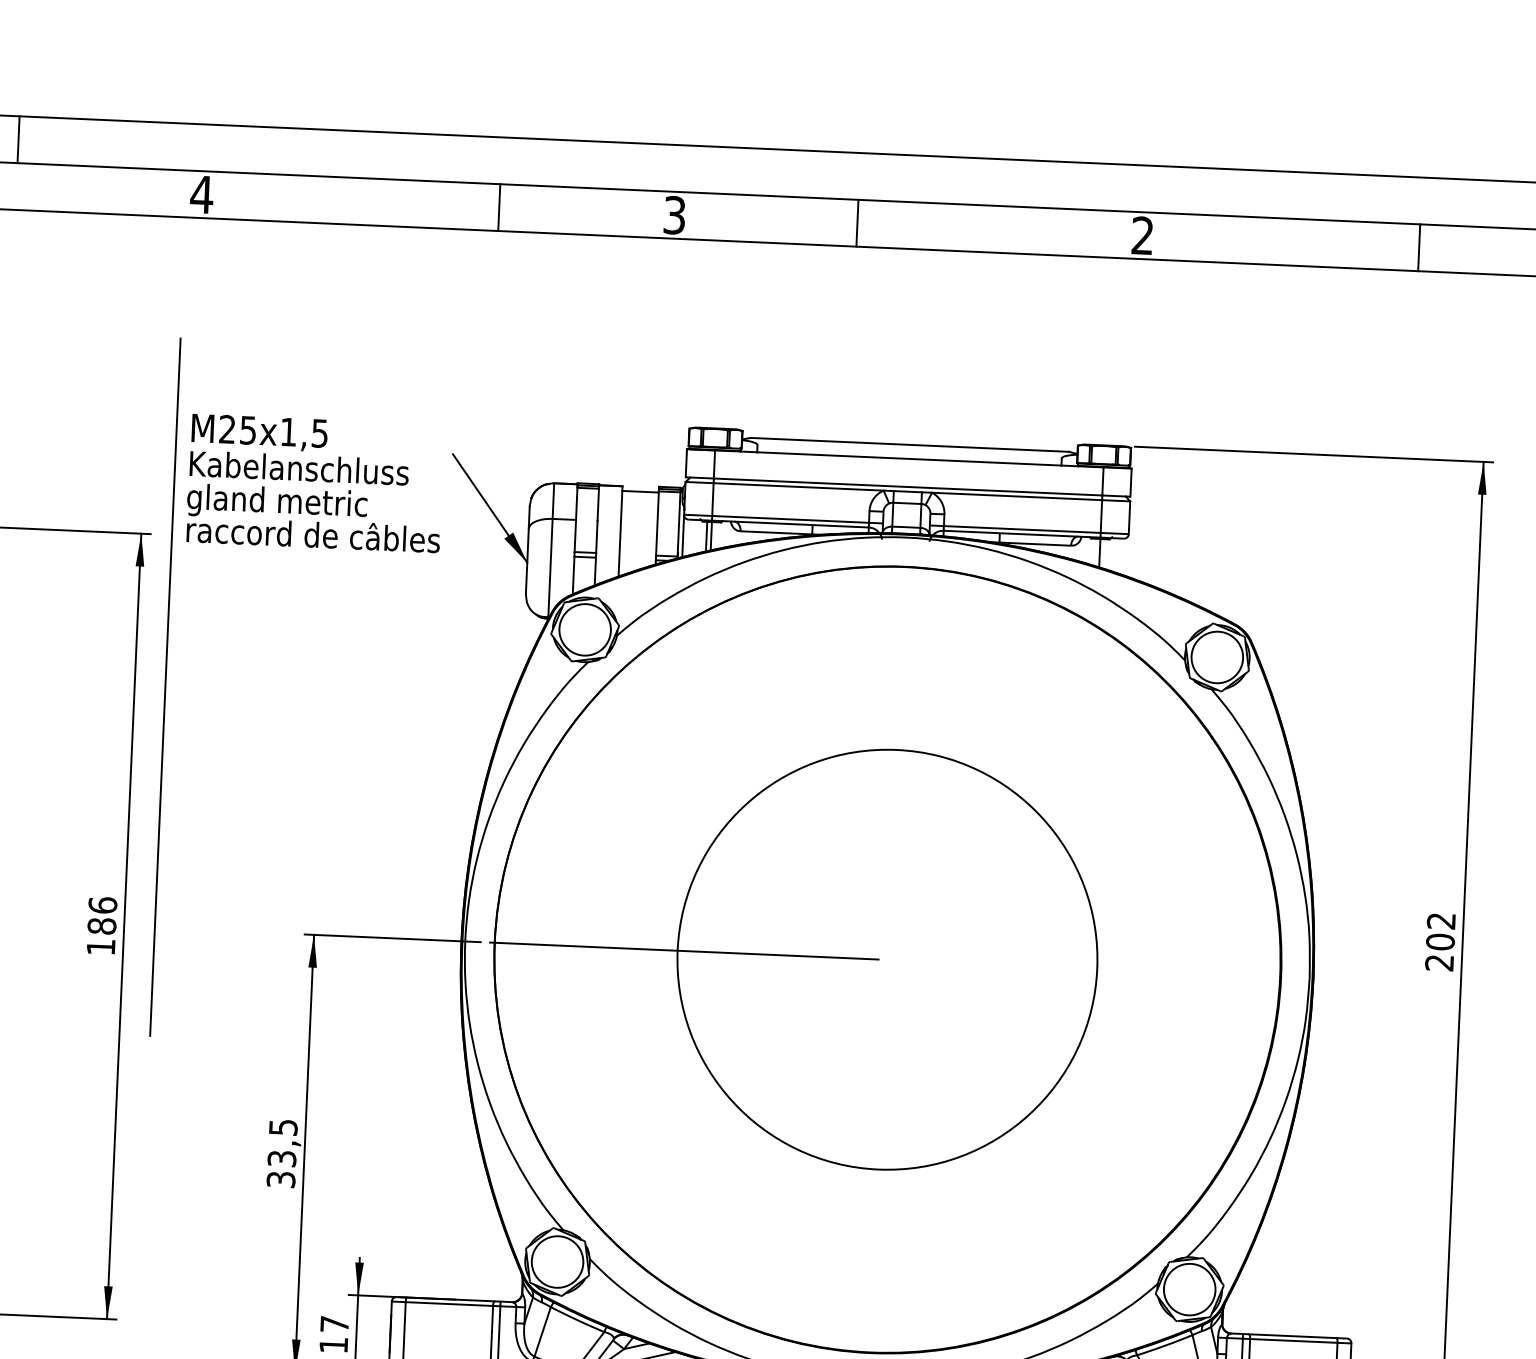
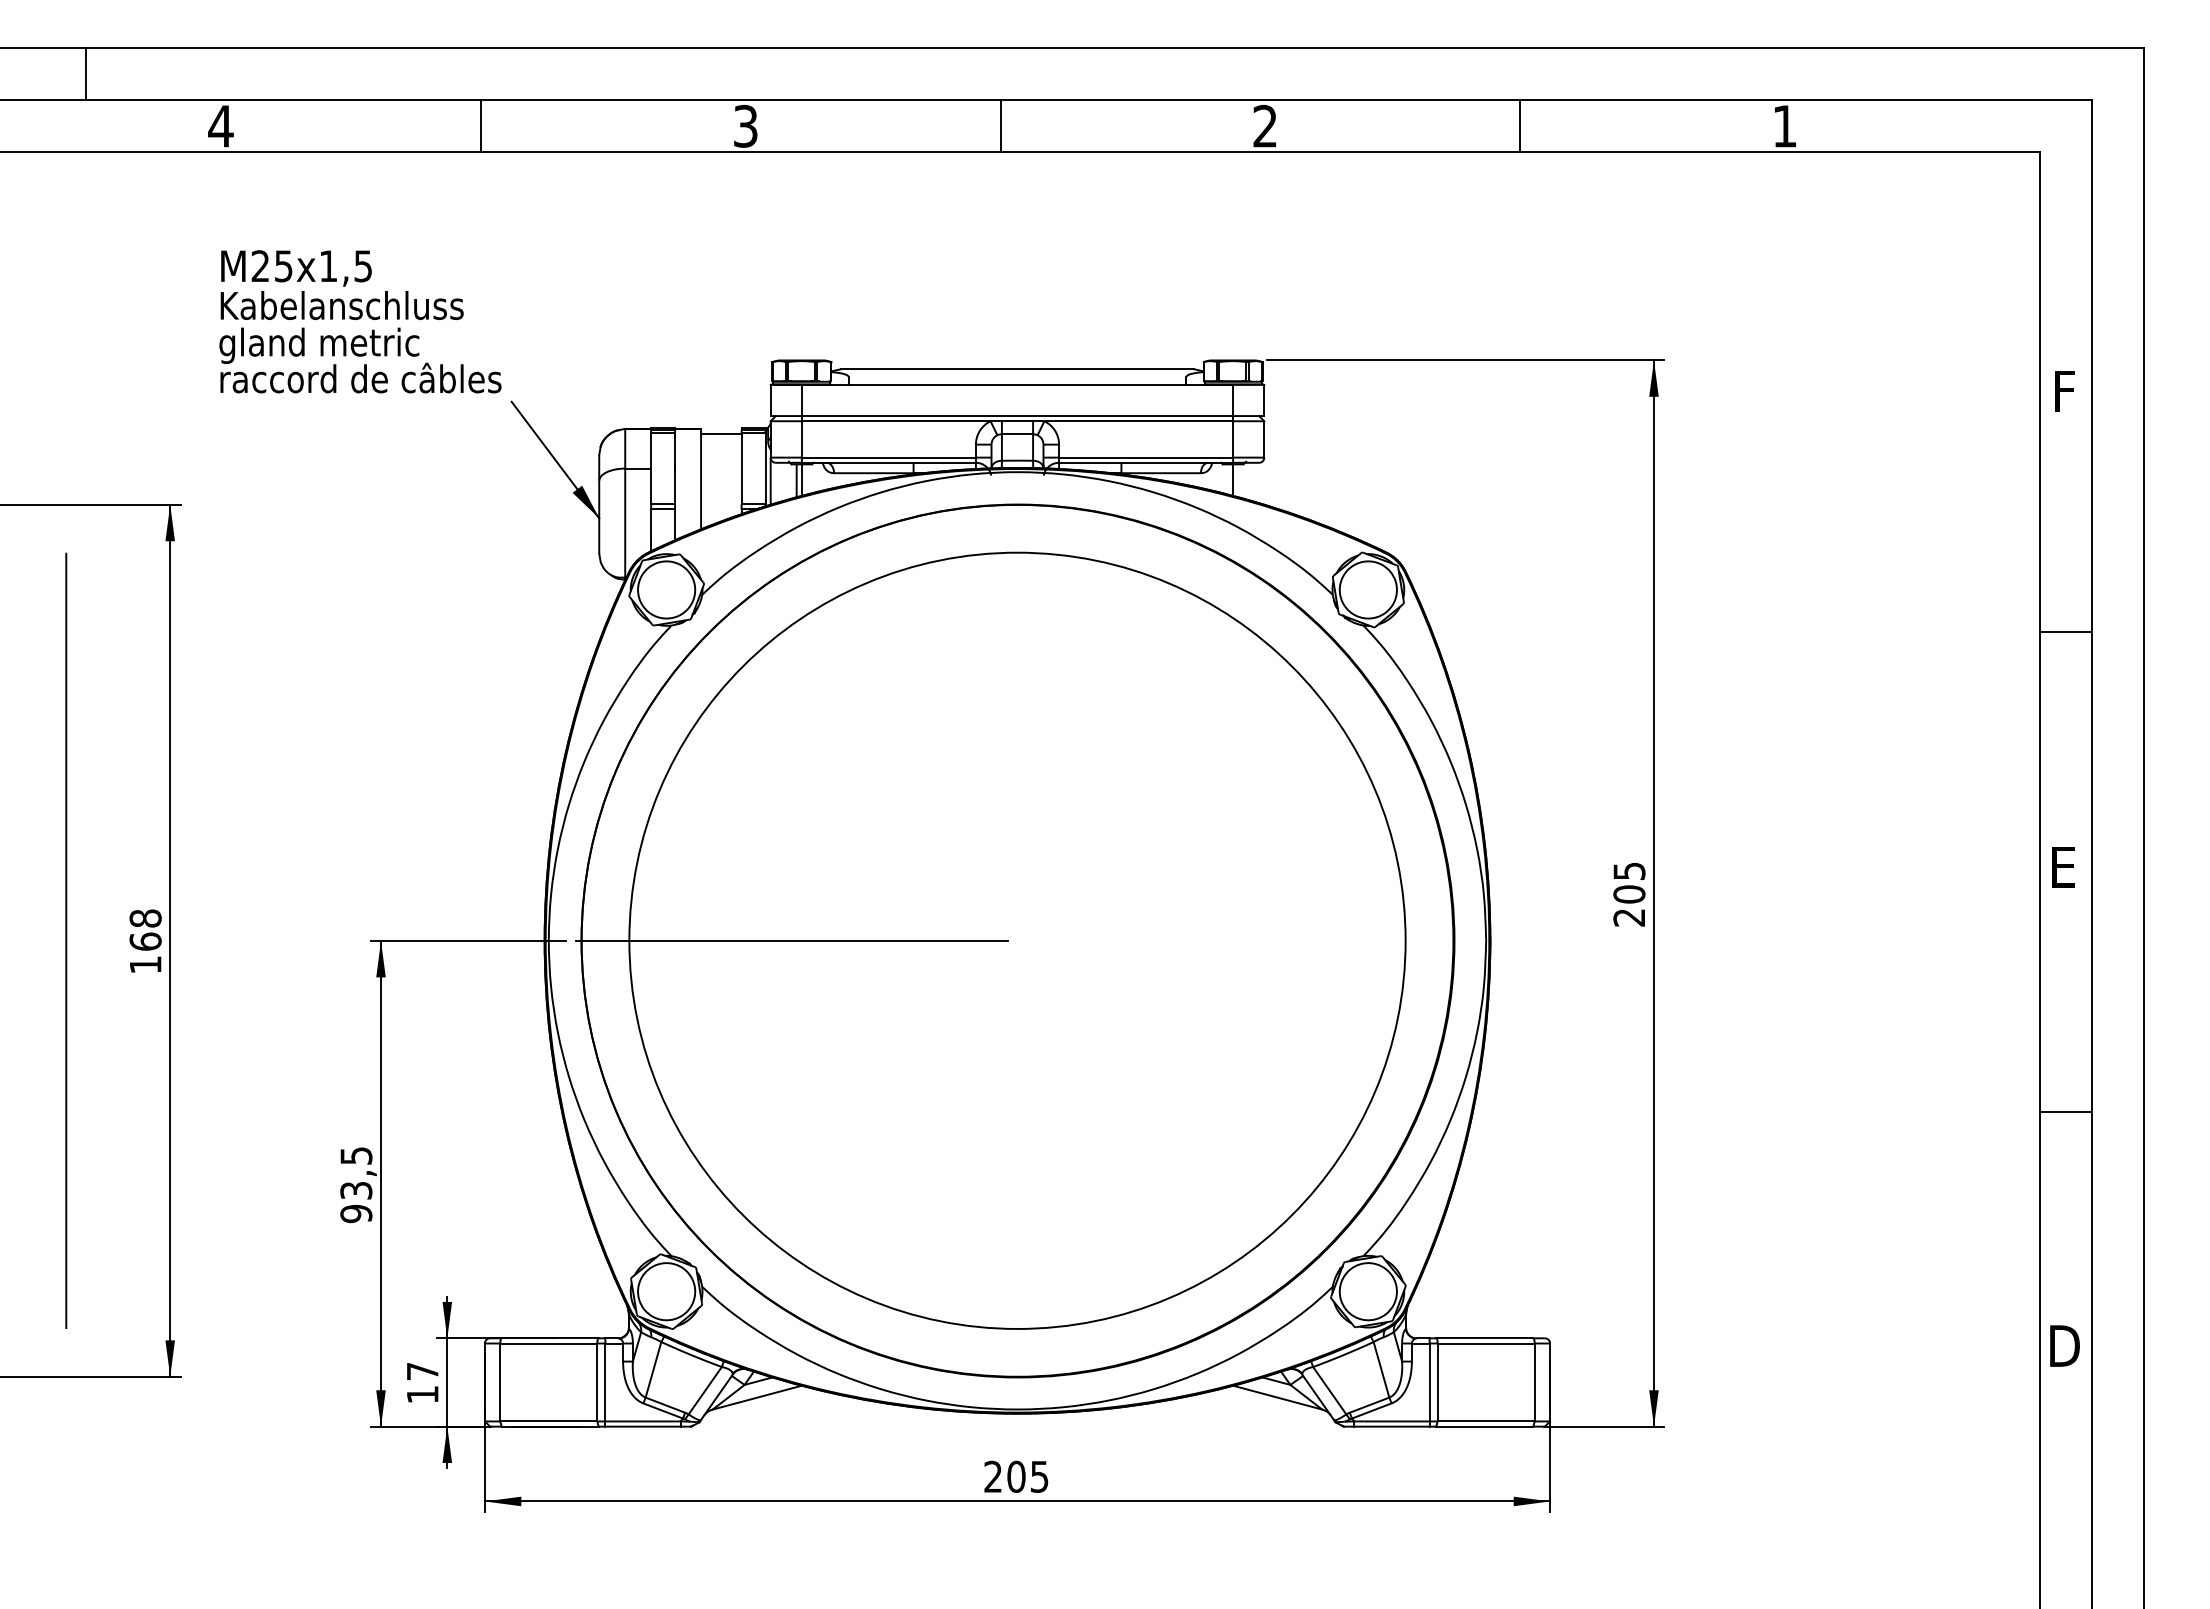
line: (18, 139) -> (86, 74), moved
line: (499, 207) -> (481, 126), moved
line: (857, 223) -> (1000, 126), moved
line: (1419, 247) -> (1520, 126), moved
text: (315, 483) -> (360, 321), moved
line: (165, 686) -> (66, 940), moved
text: (102, 915) -> (145, 929), 186 -> 168
text: (1441, 921) -> (1629, 871), 202 -> 205
circle: (887, 959) -> (1017, 940), size x1.67
text: (281, 1179) -> (356, 1213), 33,5 -> 93,5

